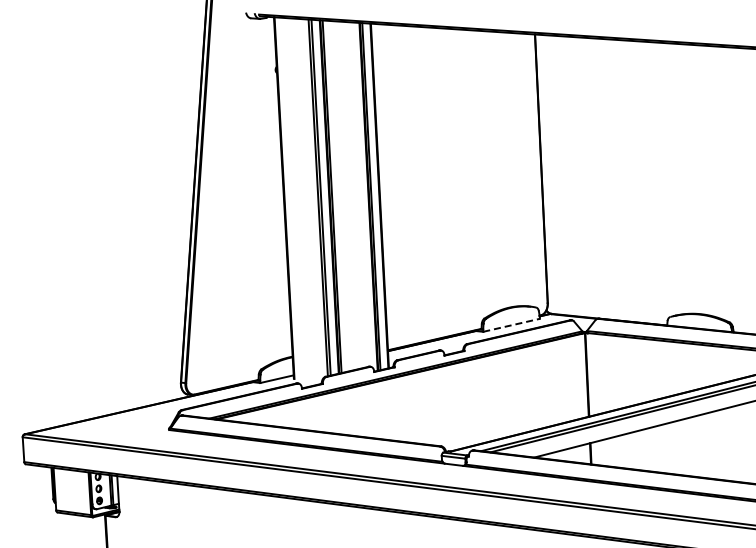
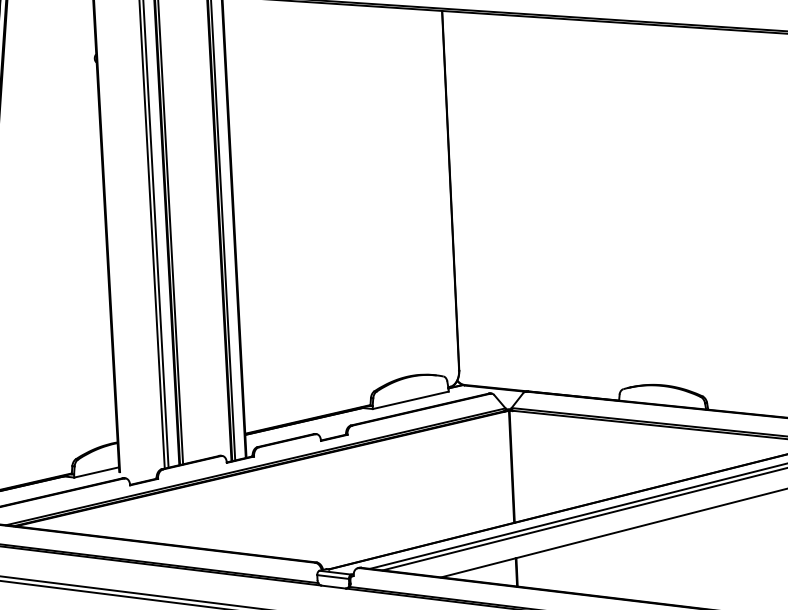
line: (512, 325) -> (411, 400), dashed -> solid

